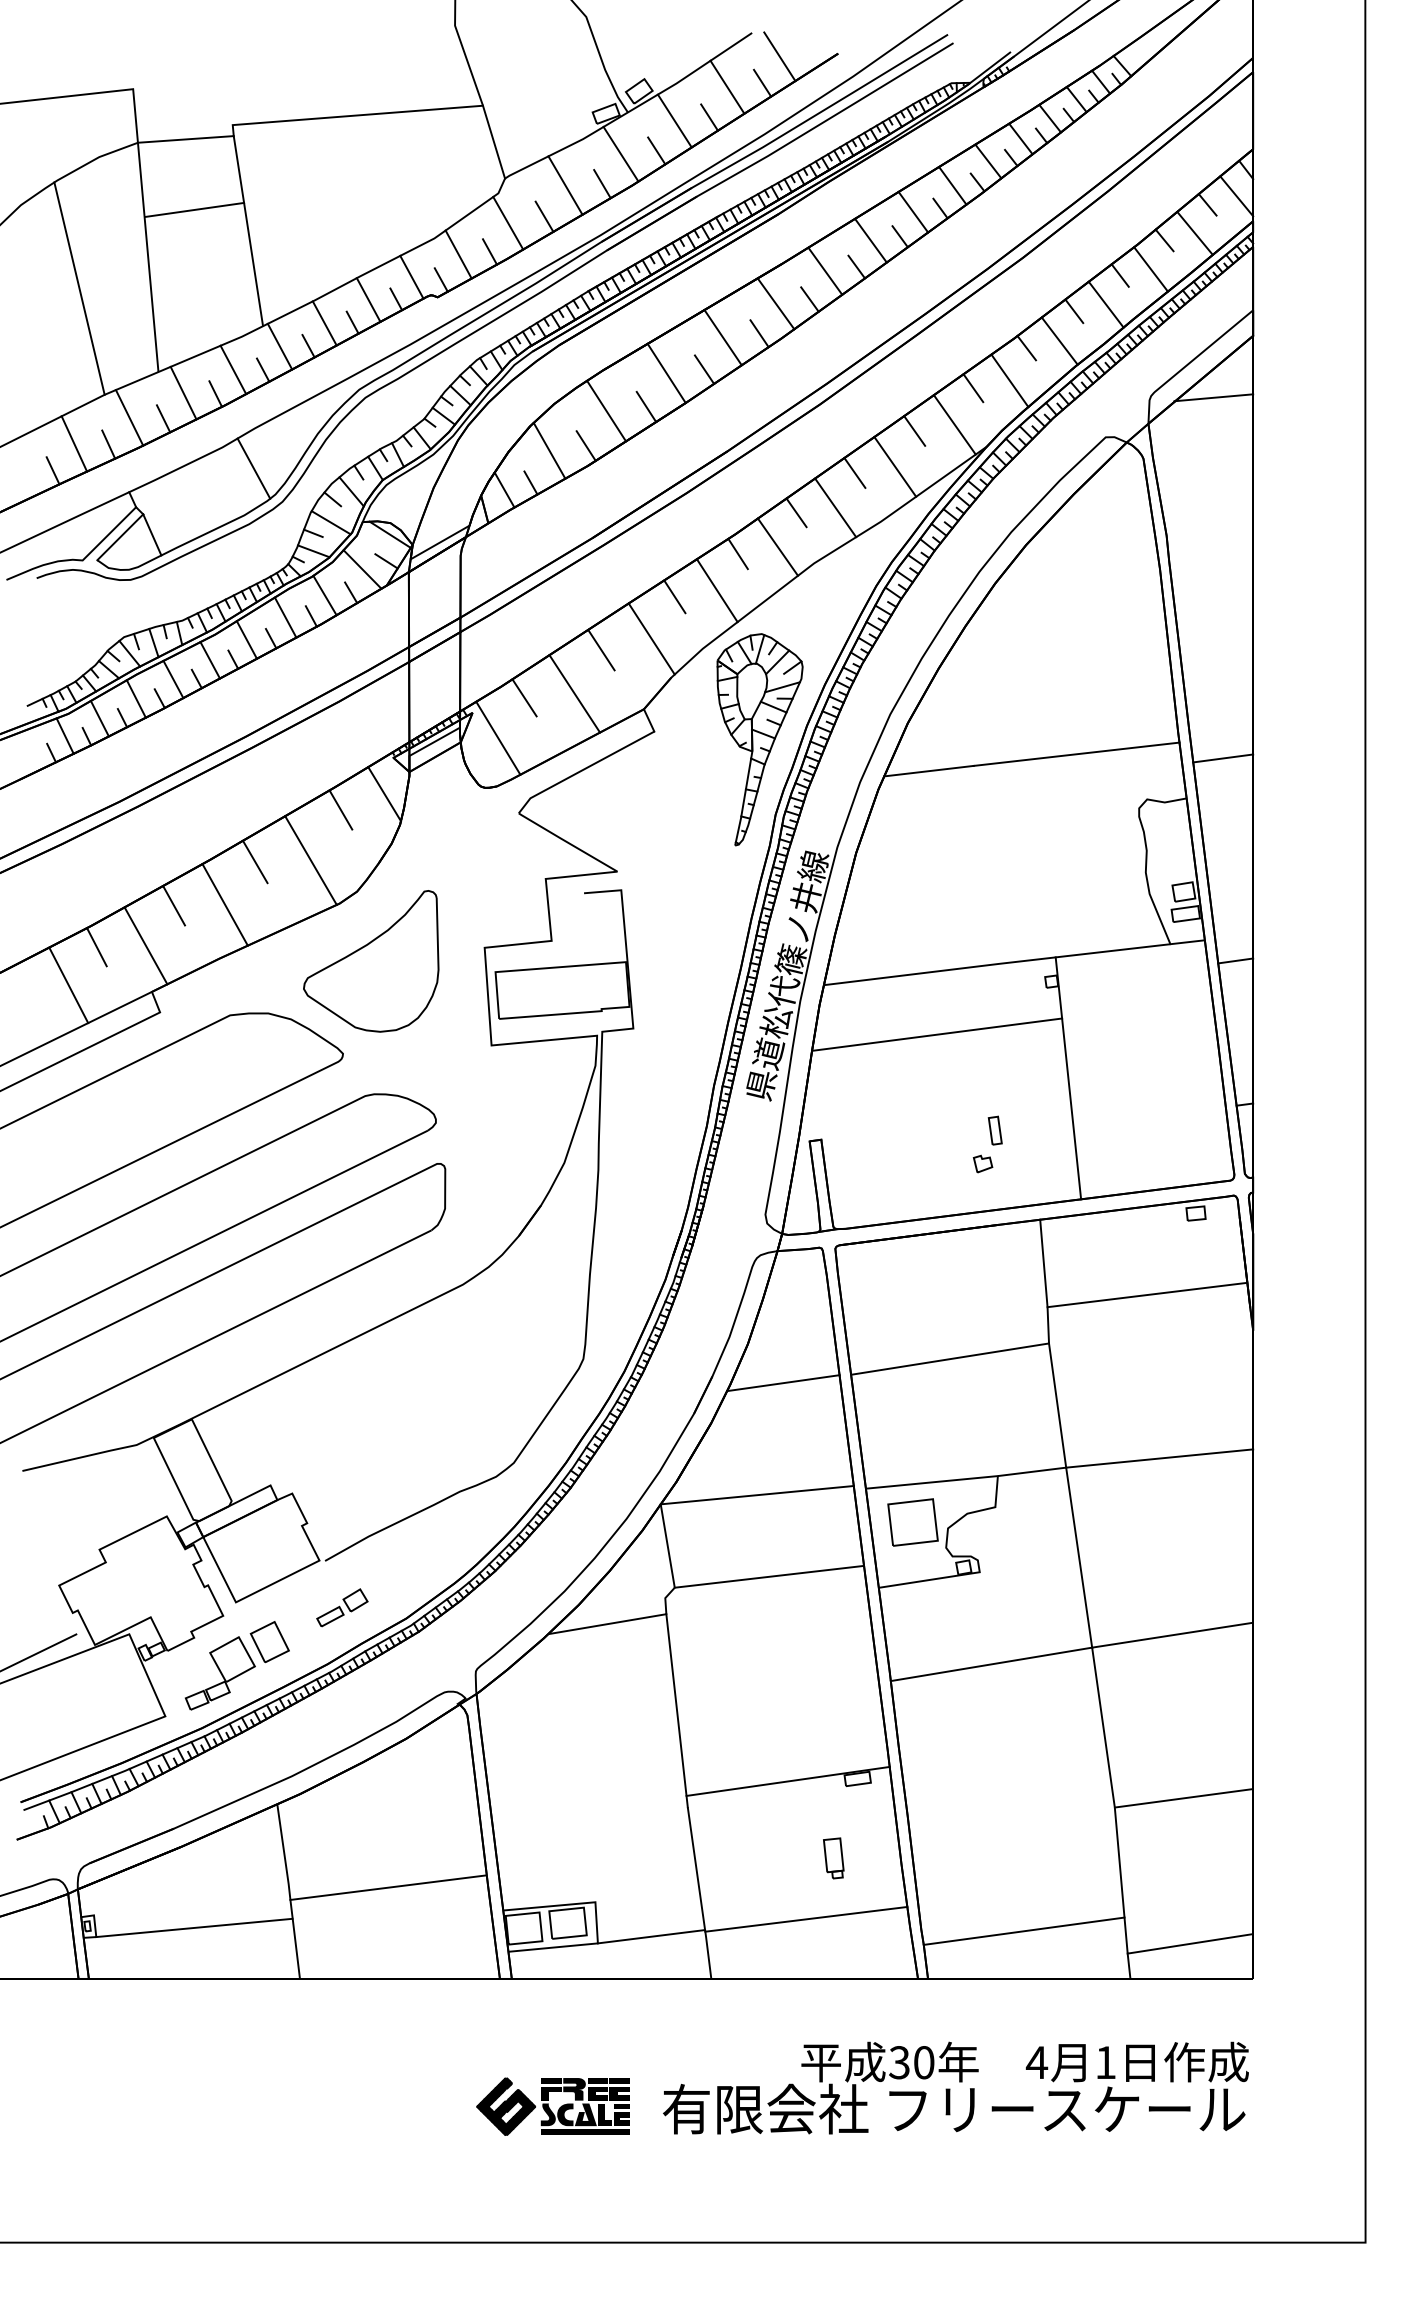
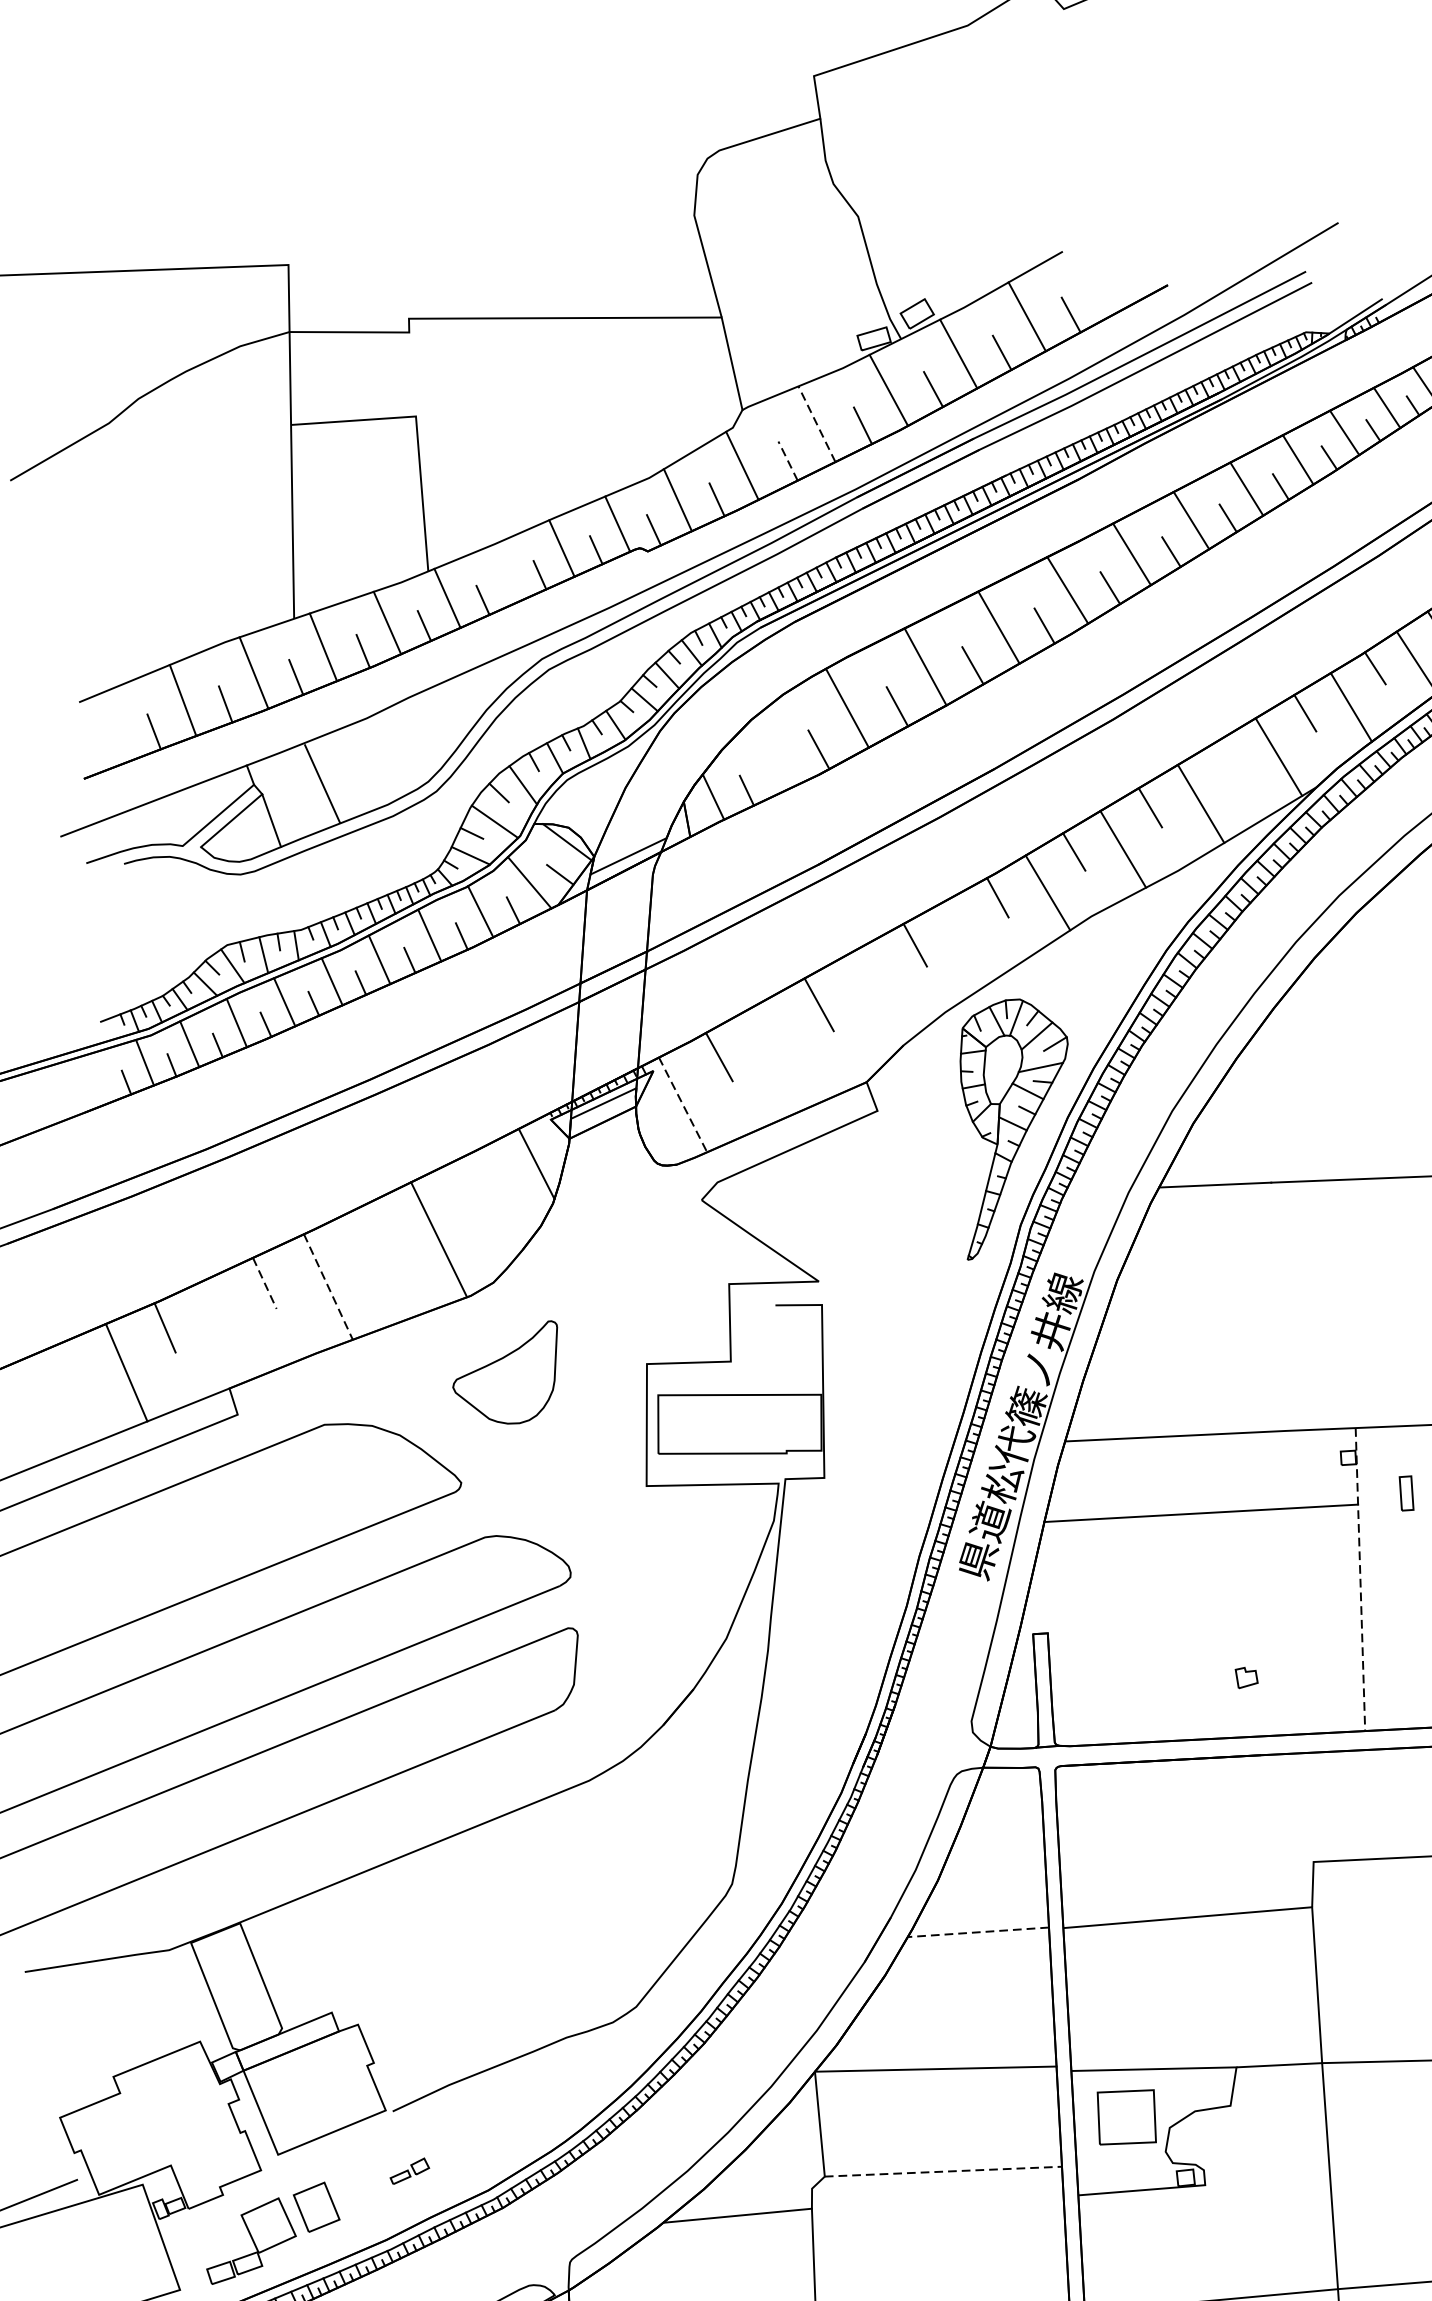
line: (779, 56) -> (1094, 283), removed
line: (238, 169) -> (412, 374), removed
line: (565, 185) -> (816, 424), solid -> dashed
line: (544, 216) -> (788, 460), solid -> dashed
line: (79, 288) -> (203, 507), removed
line: (324, 323) -> (504, 573), removed
line: (914, 430) -> (1228, 760), removed
line: (549, 450) -> (772, 751), removed
line: (253, 468) -> (322, 783), moved
line: (716, 590) -> (967, 941), removed
line: (651, 638) -> (882, 994), removed
line: (574, 693) -> (781, 1056), removed
line: (498, 738) -> (683, 1105), solid -> dashed
line: (340, 809) -> (480, 1179), removed
line: (254, 861) -> (368, 1235), removed
line: (225, 904) -> (328, 1286), solid -> dashed
line: (174, 905) -> (265, 1283), solid -> dashed
line: (145, 945) -> (225, 1330), removed
part: (371, 961) -> (505, 1370), size x0.6
line: (1068, 1078) -> (1360, 1579), solid -> dashed
part: (994, 1130) -> (1405, 1493), moved
line: (1043, 1263) -> (1312, 1807), removed
line: (783, 1383) -> (978, 1932), solid -> dashed
line: (769, 1576) -> (943, 2171), solid -> dashed
part: (342, 1607) -> (410, 2170), size x0.6

